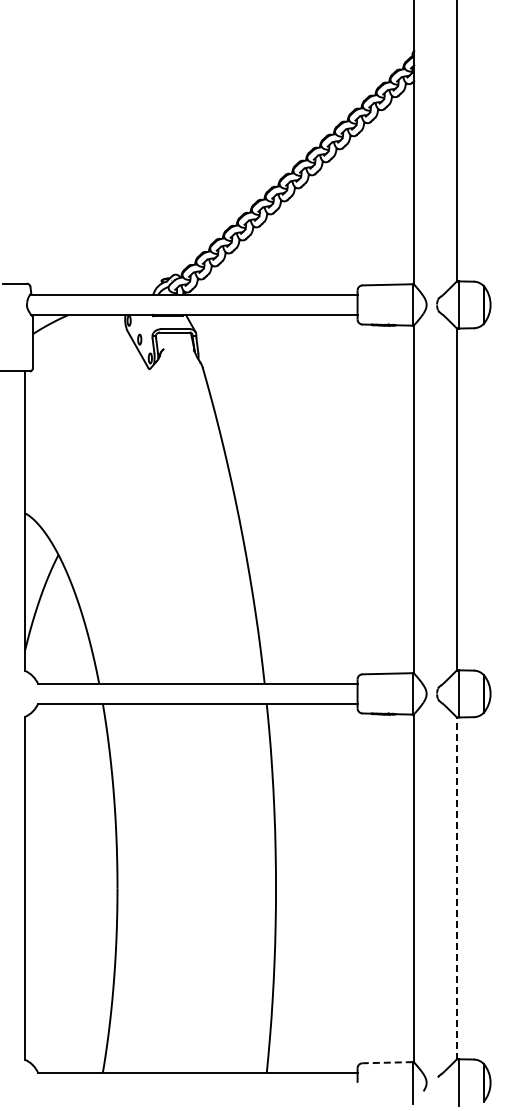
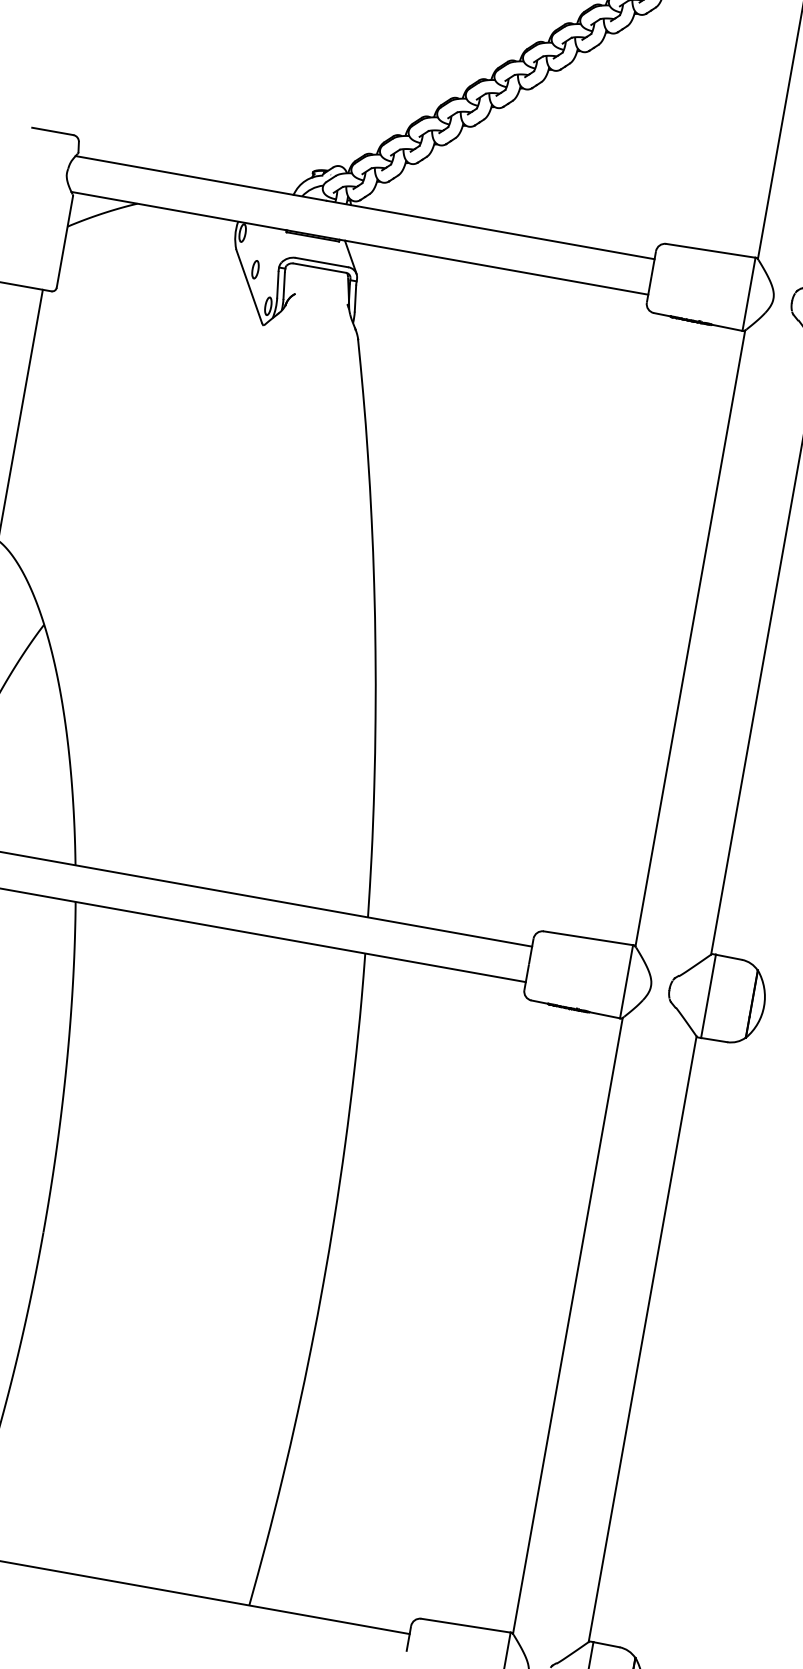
line: (456, 887) -> (642, 1337), dashed -> solid
line: (387, 1062) -> (465, 1625), dashed -> solid

